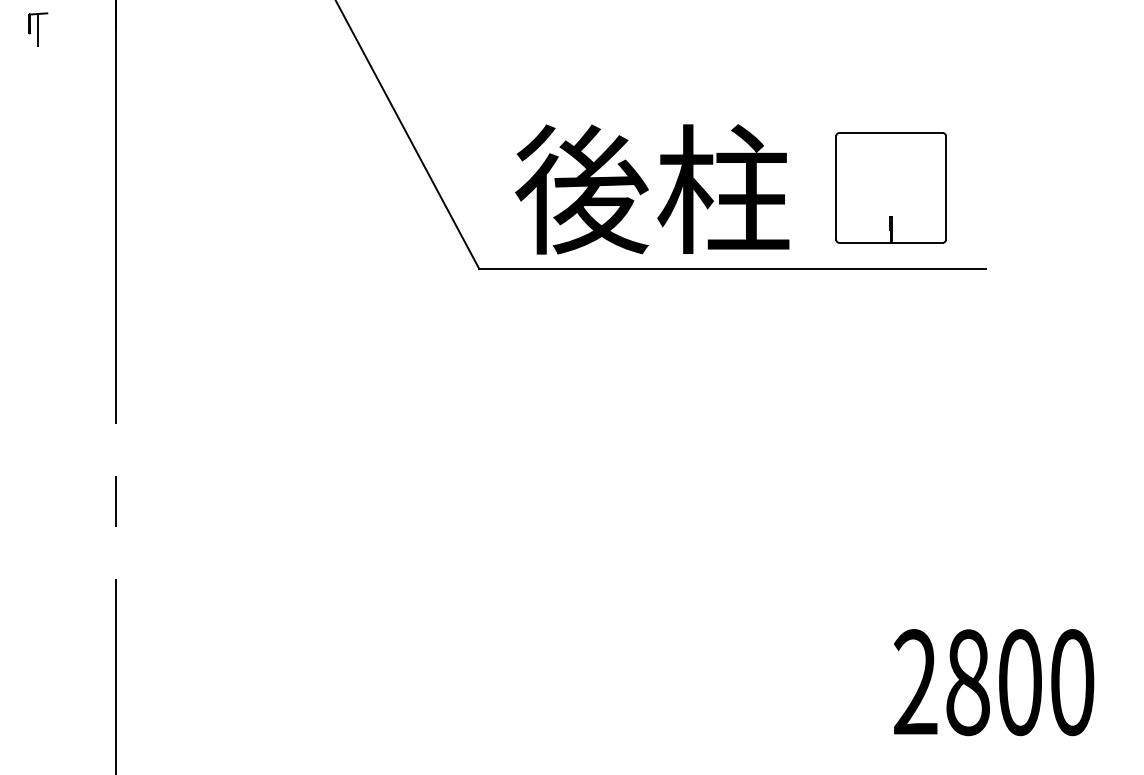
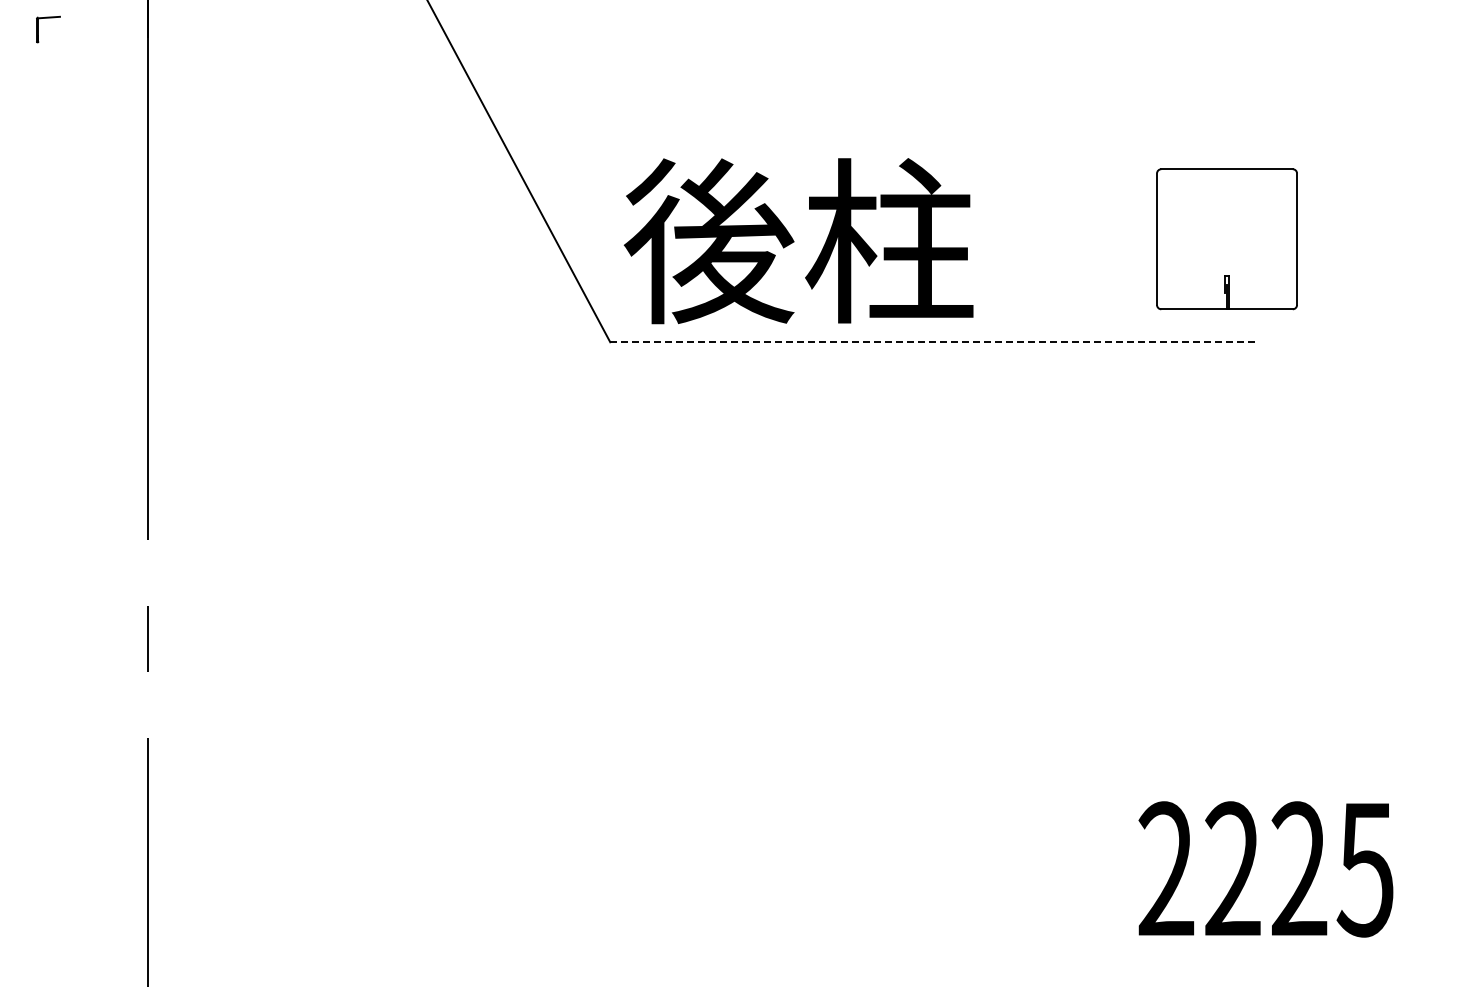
line: (38, 29) -> (48, 37), removed
part: (890, 188) -> (1226, 239), moved
text: (652, 189) -> (798, 241), moved
line: (732, 268) -> (933, 342), solid -> dashed
text: (1020, 682) -> (1299, 869), 2800 -> 2225

